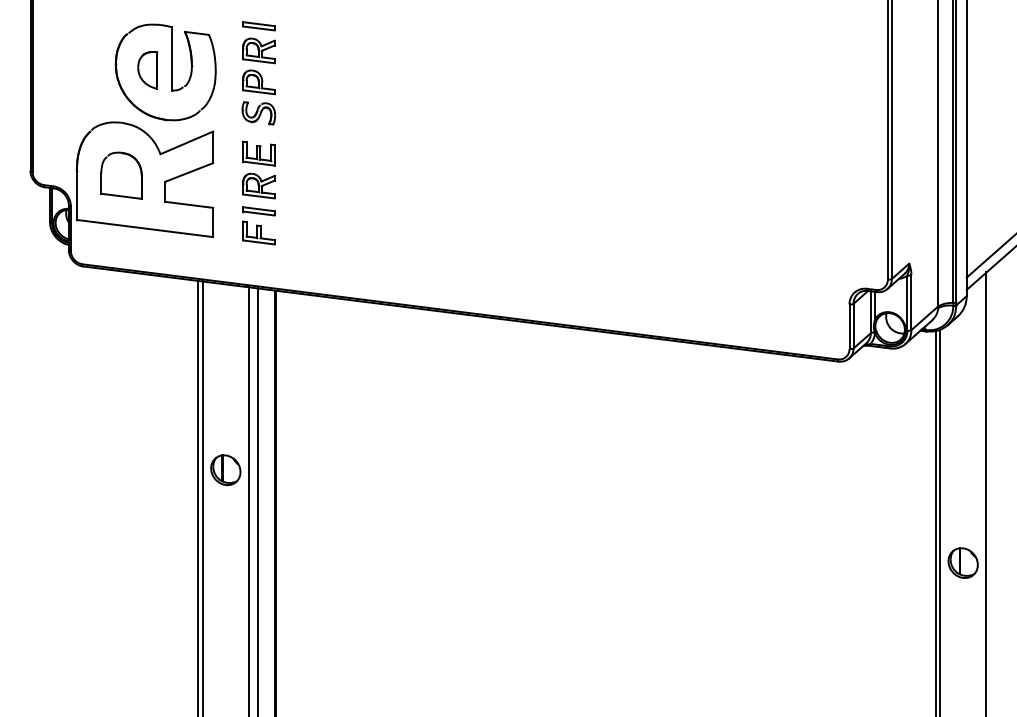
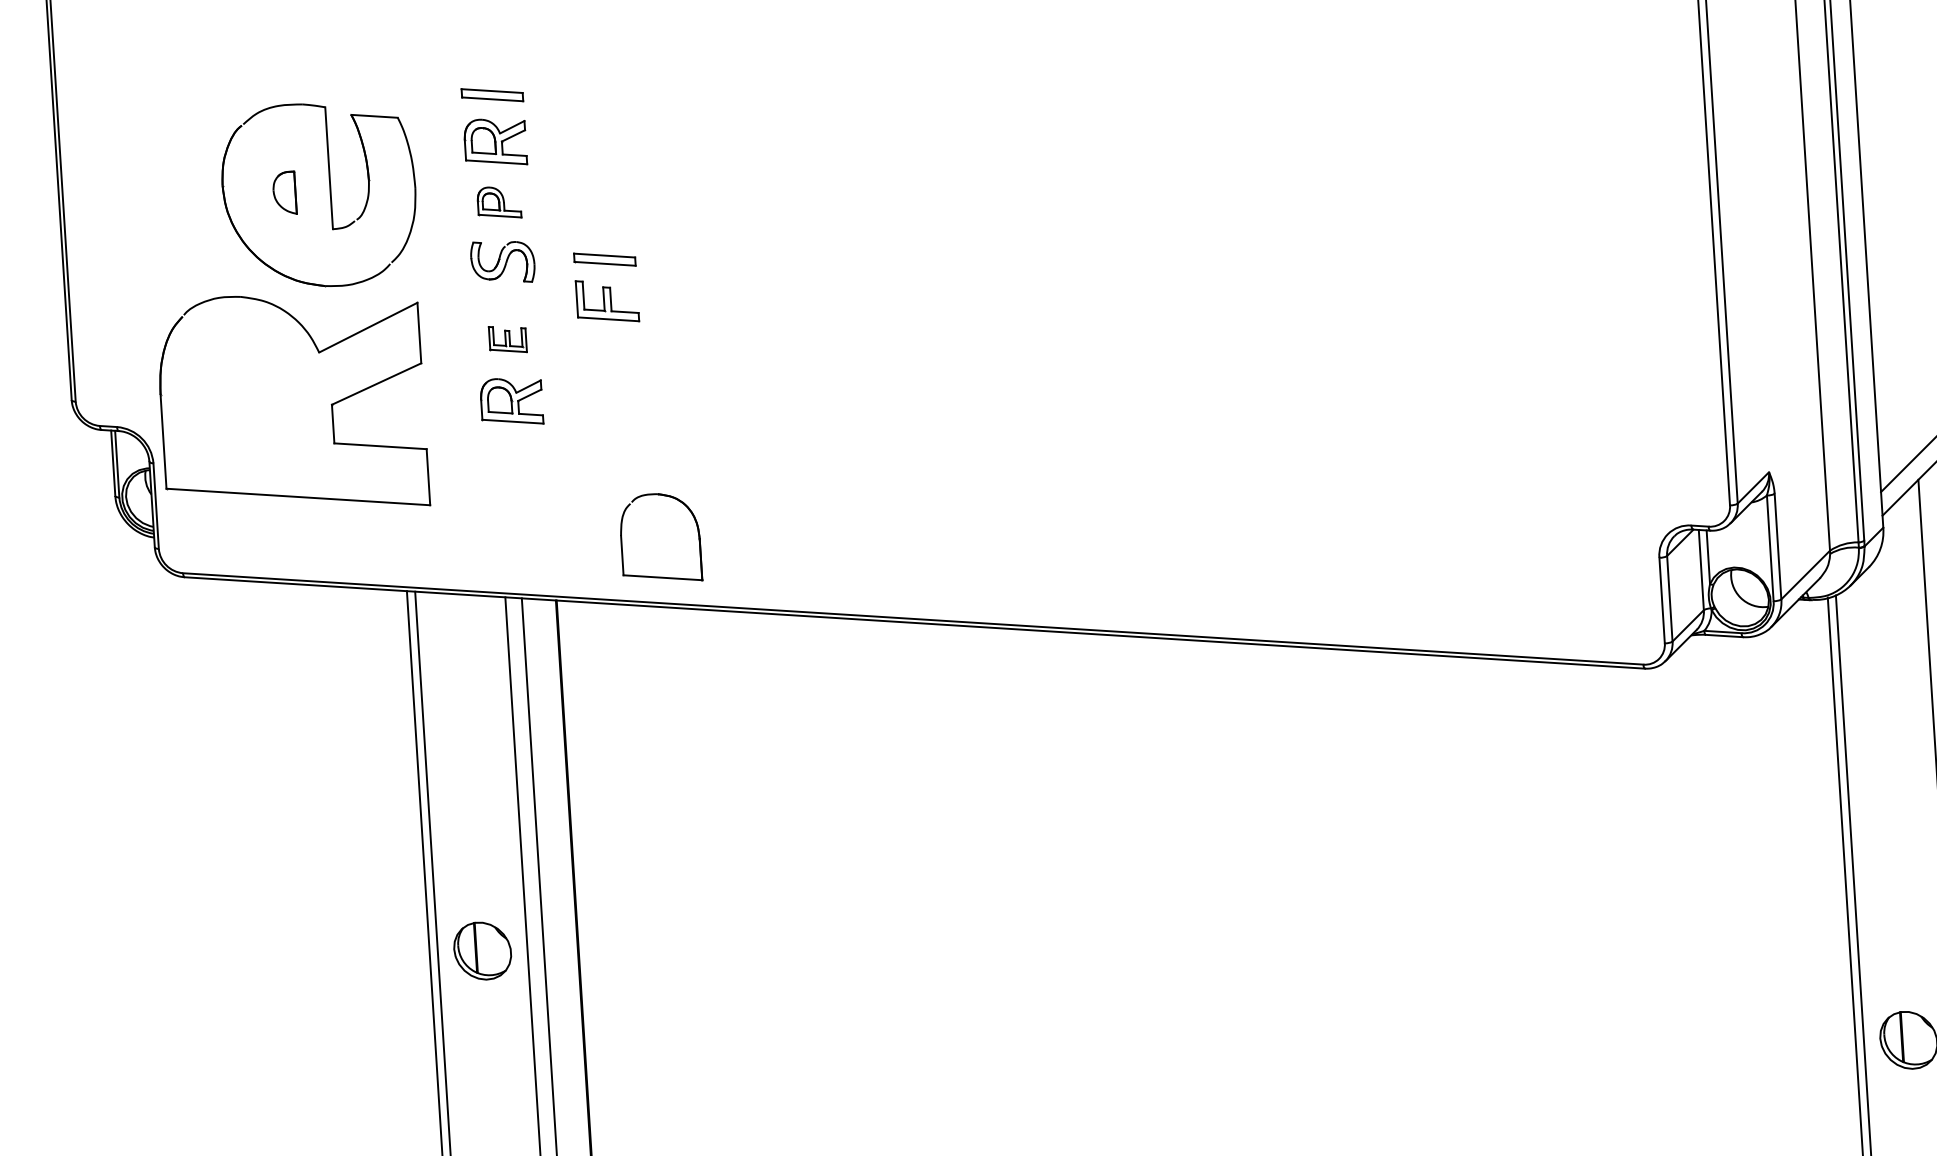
part: (147, 70) -> (284, 193), size x0.6
part: (258, 82) -> (498, 203), size x0.7
part: (258, 153) -> (507, 339), size x0.6
part: (121, 175) -> (660, 537), moved
part: (258, 225) -> (605, 286), moved

